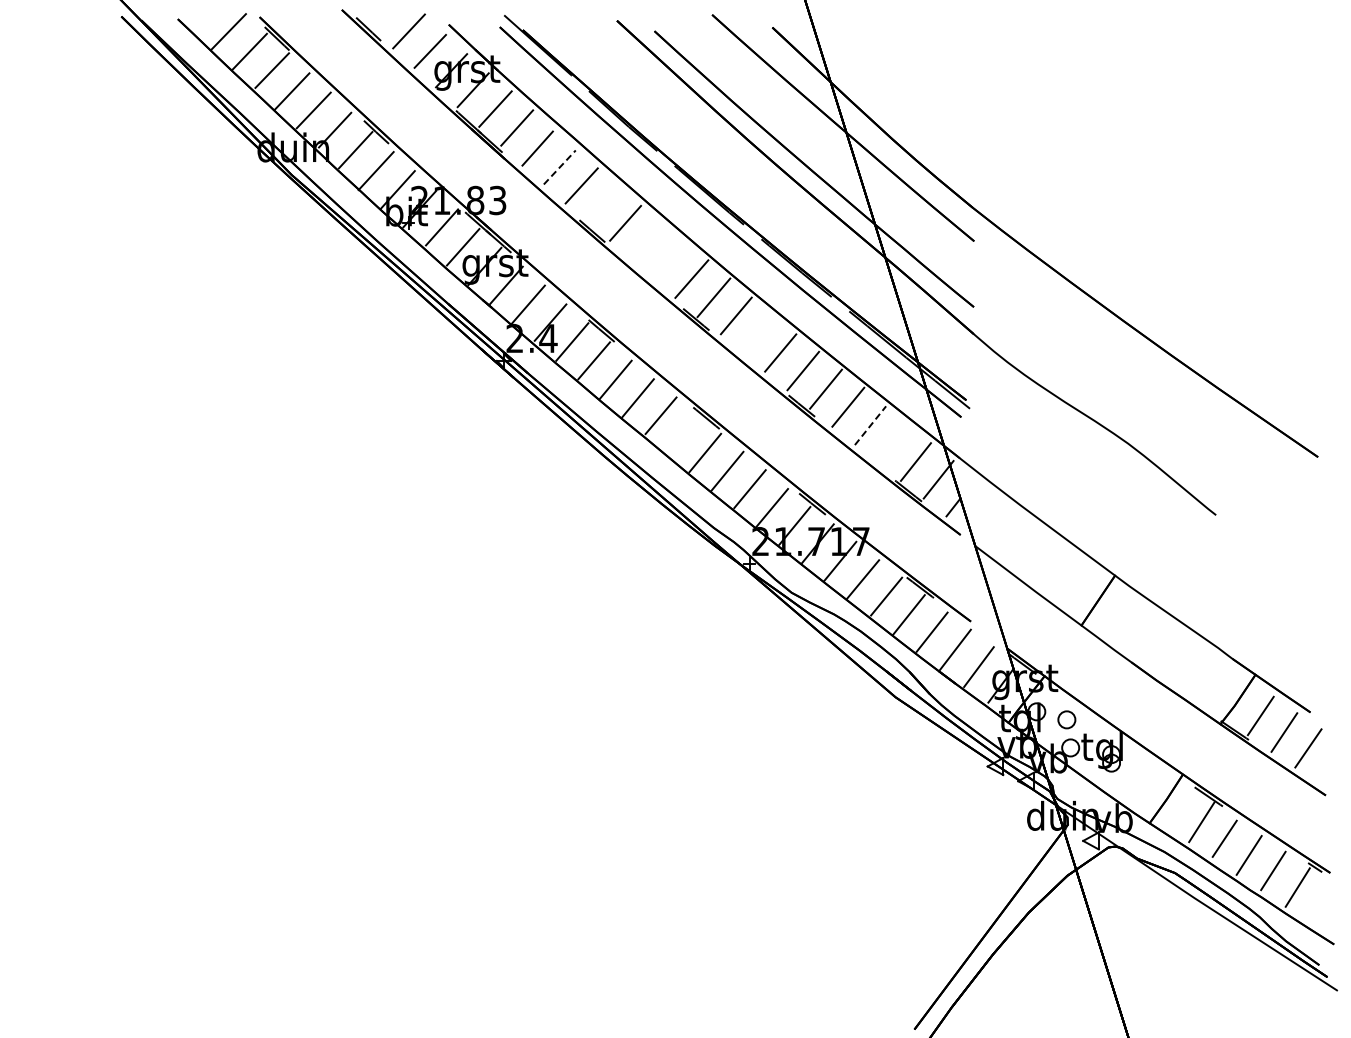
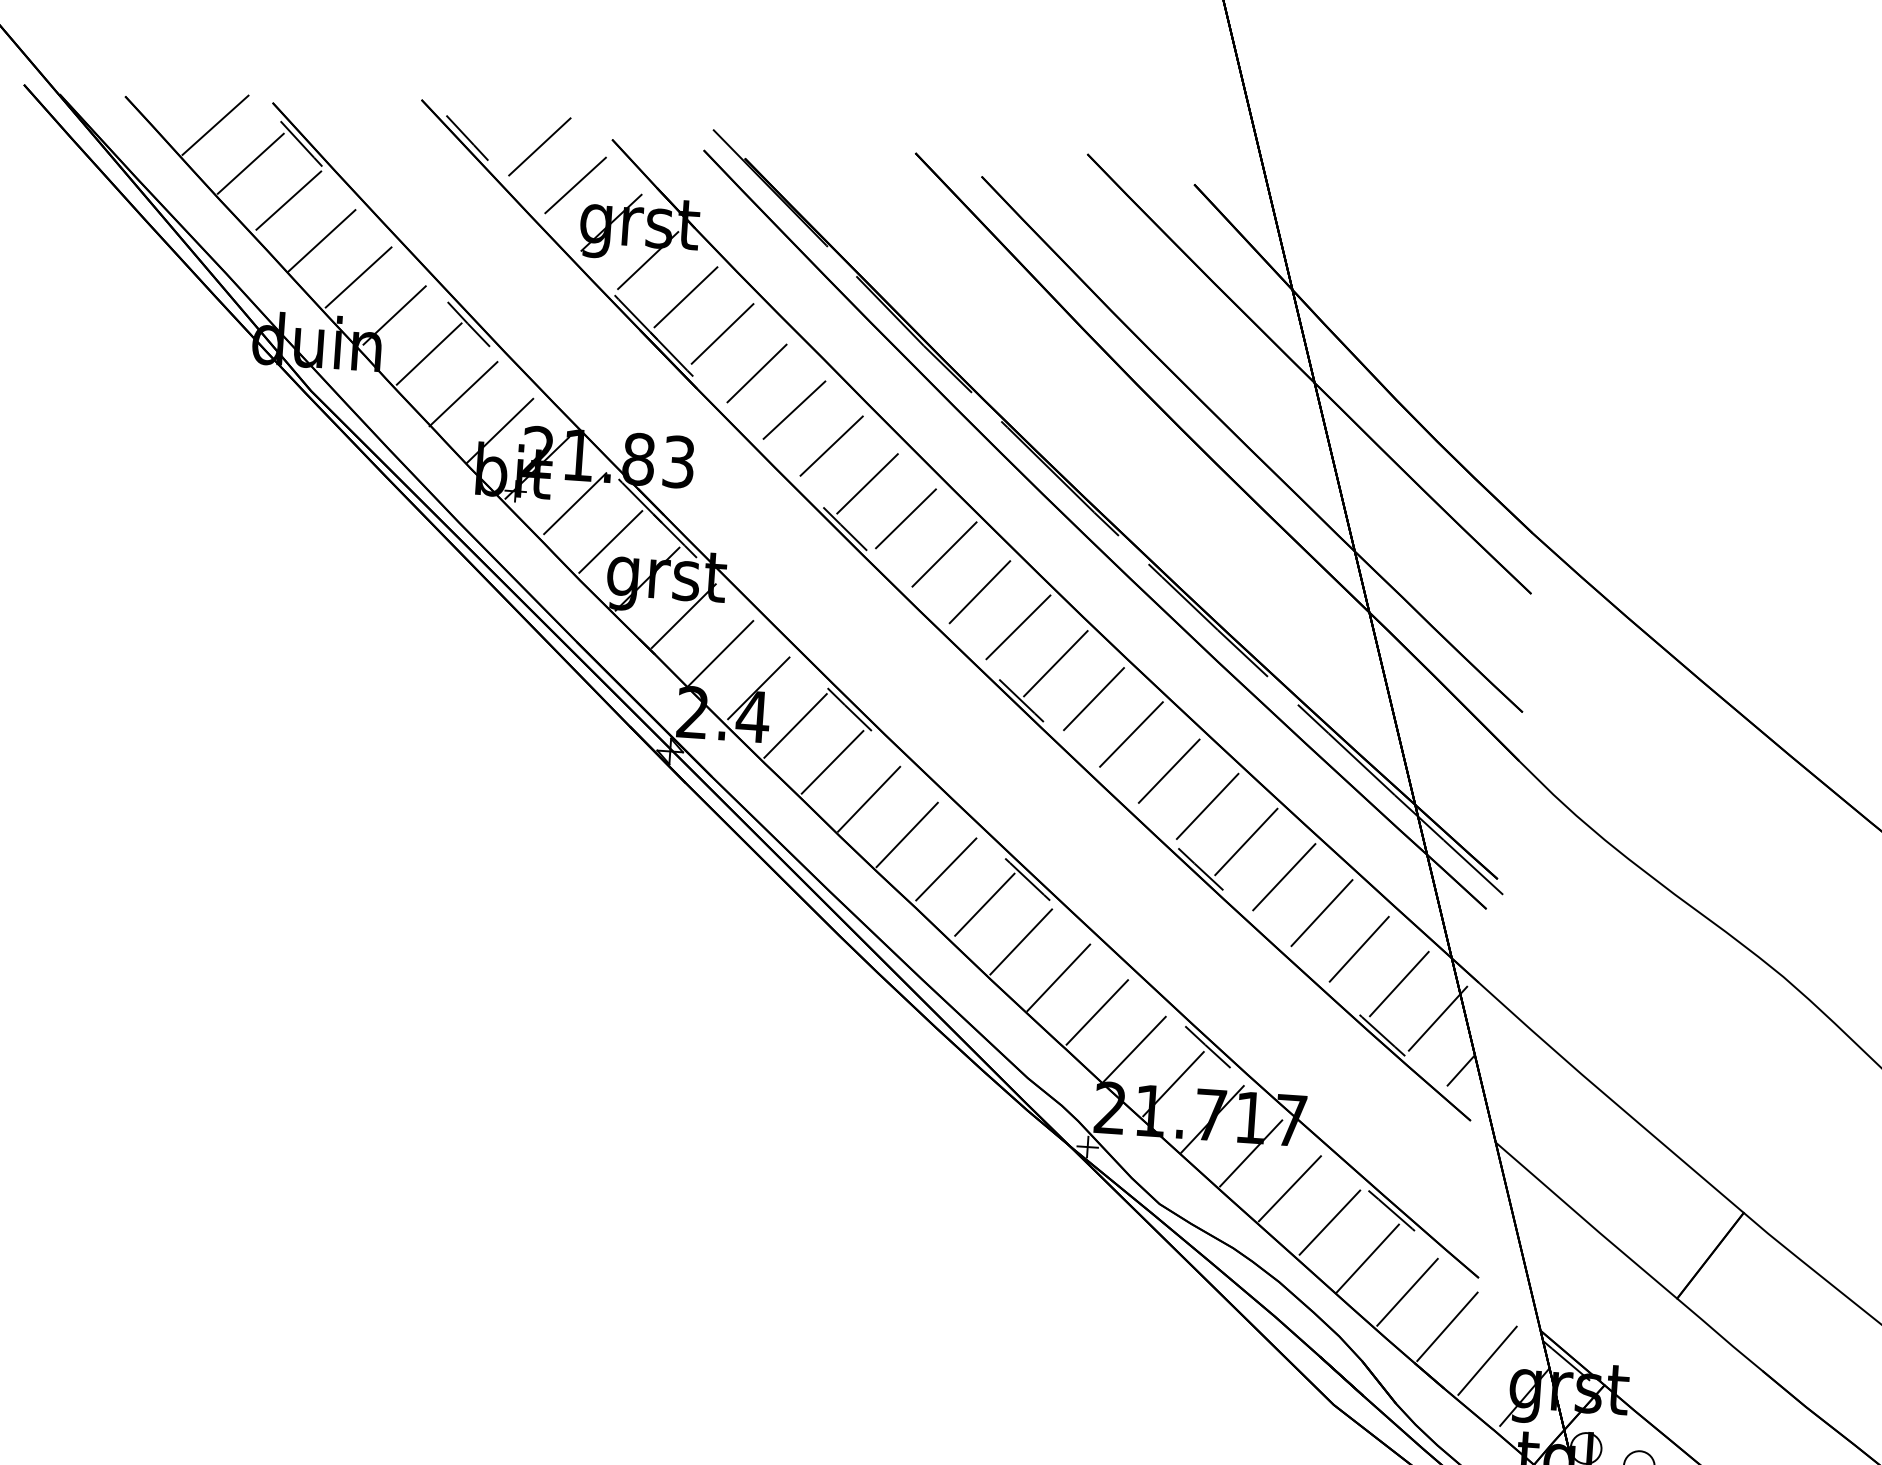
line: (560, 167) -> (795, 410), dashed -> solid
line: (602, 204) -> (866, 482), added
line: (647, 241) -> (943, 554), added
line: (668, 260) -> (978, 590), added
line: (758, 334) -> (1131, 735), added
line: (870, 425) -> (1321, 912), dashed -> solid
line: (683, 433) -> (984, 904), added
line: (892, 444) -> (1359, 949), added

